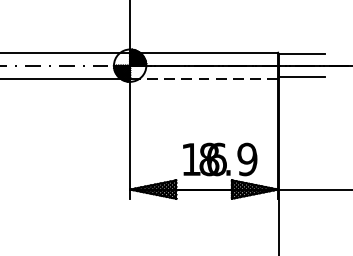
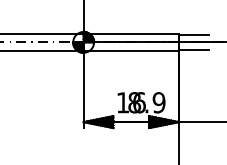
line: (204, 78) -> (131, 50), dashed -> solid

